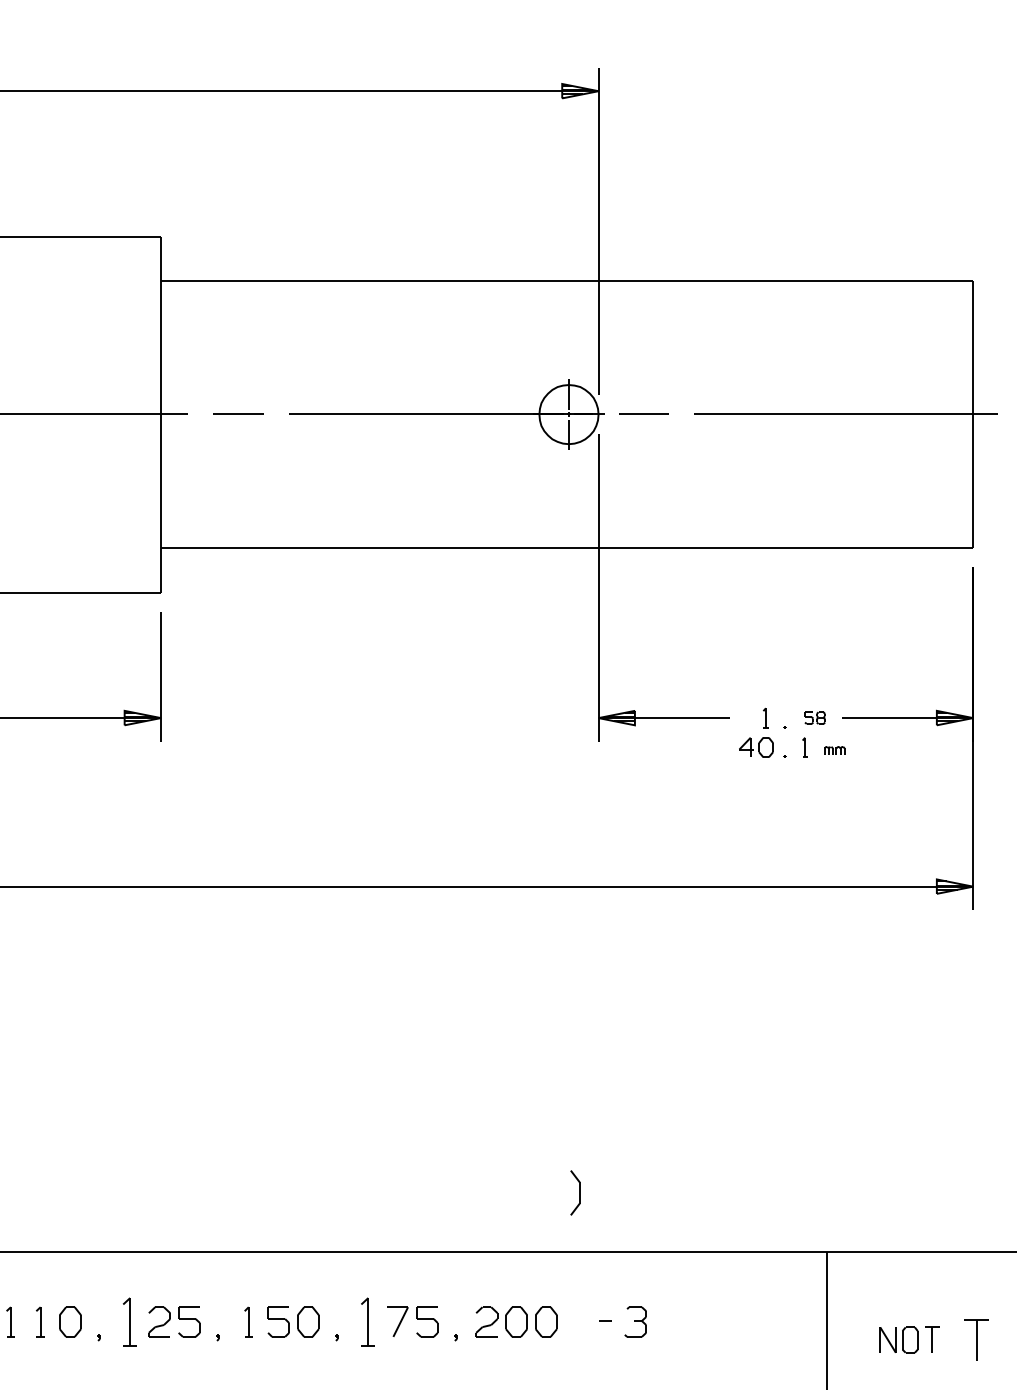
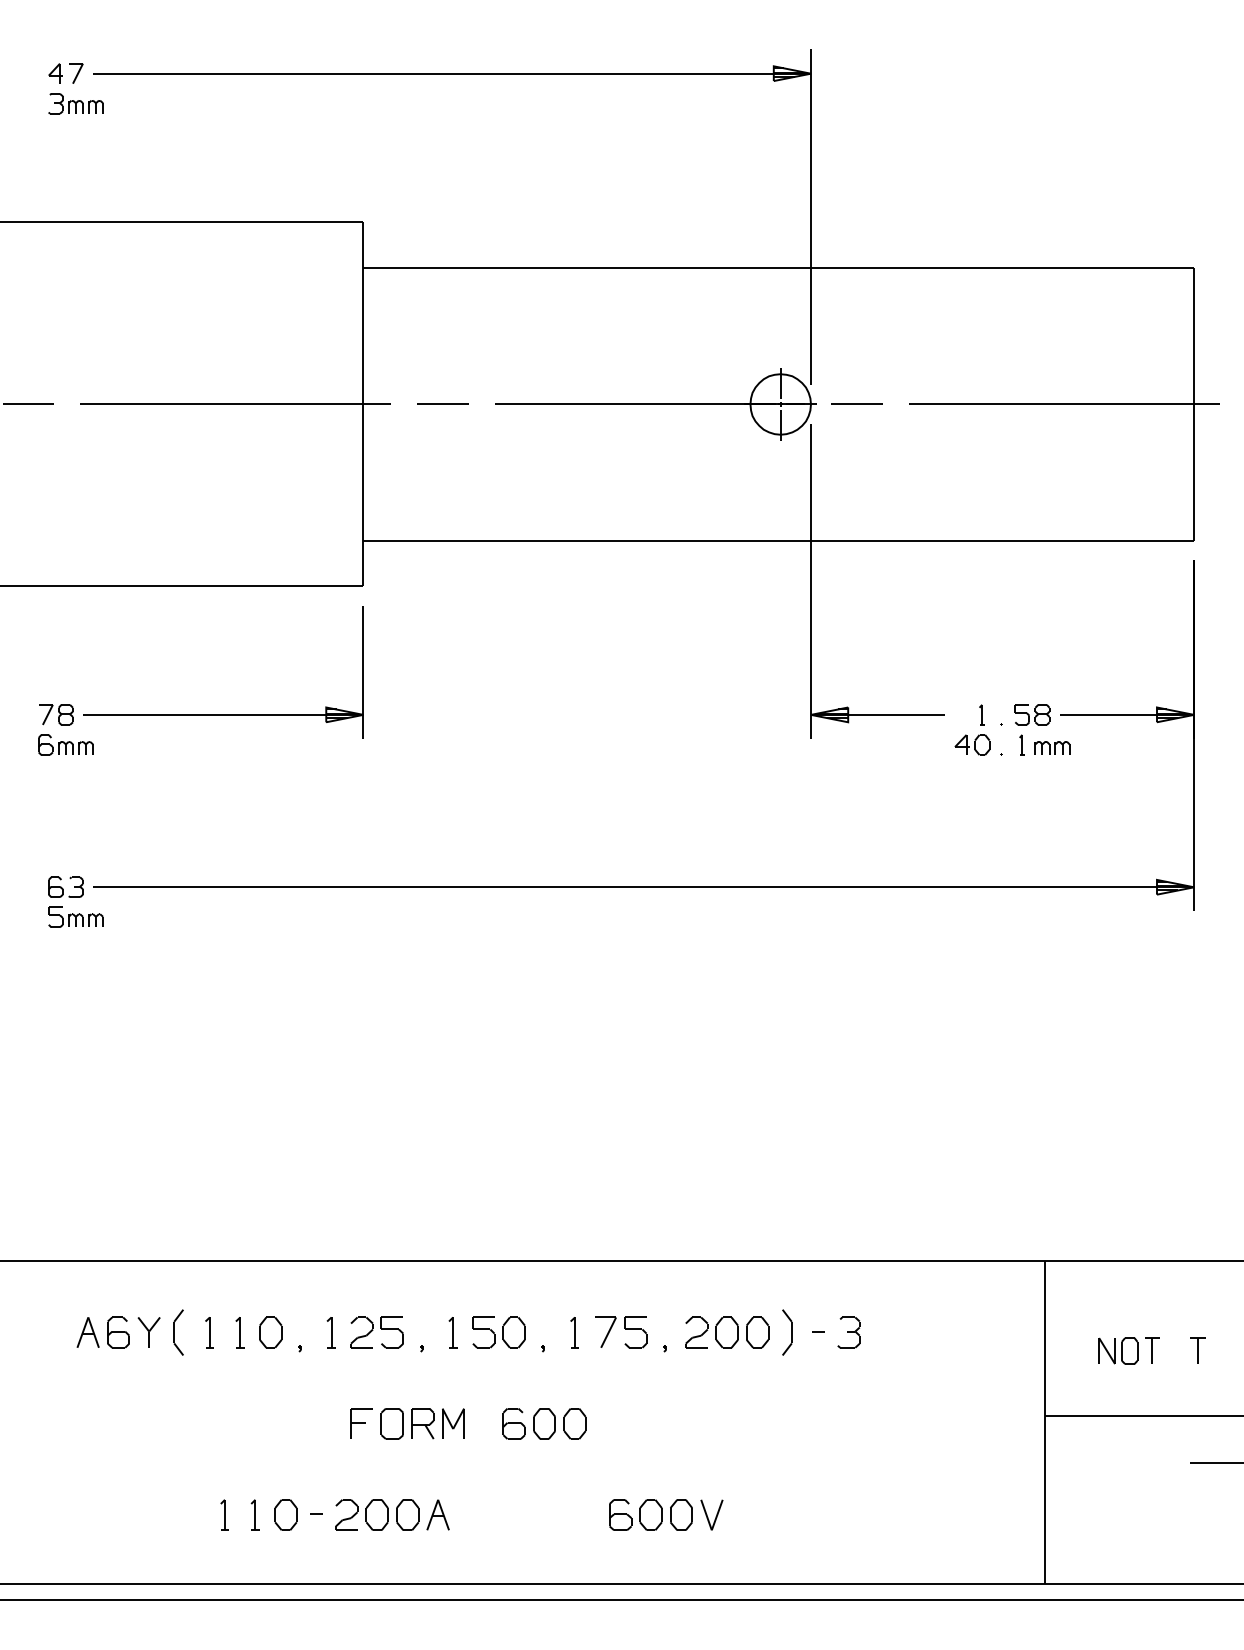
part: (815, 717) -> (1032, 714), size x1.67
part: (834, 749) -> (1052, 747), size x1.67
part: (575, 1192) -> (787, 1332), moved
part: (128, 1321) -> (330, 1332), size x0.62
part: (367, 1321) -> (574, 1332), size x0.62
part: (976, 1339) -> (1197, 1350), size x0.62

